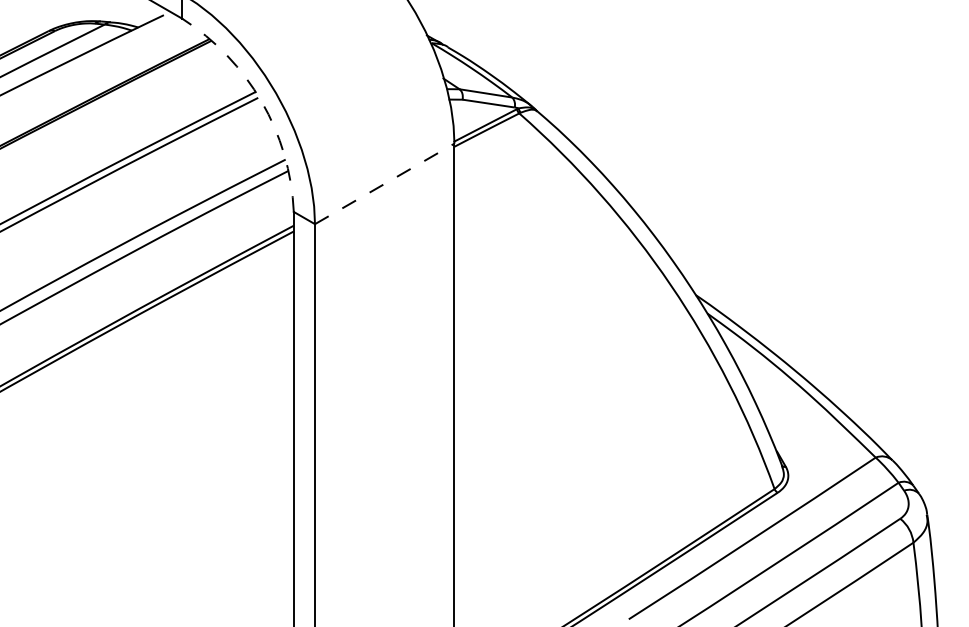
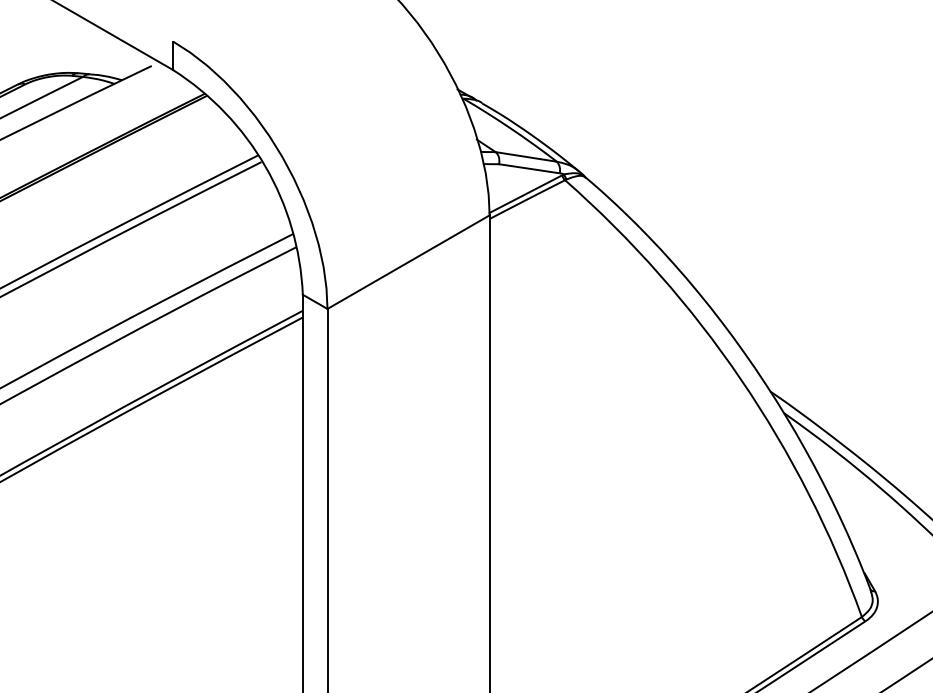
arc: (261, 101) -> (265, 166), dashed -> solid
line: (384, 183) -> (408, 261), dashed -> solid

